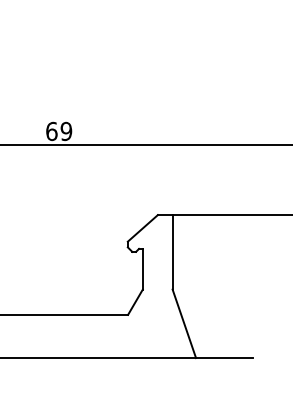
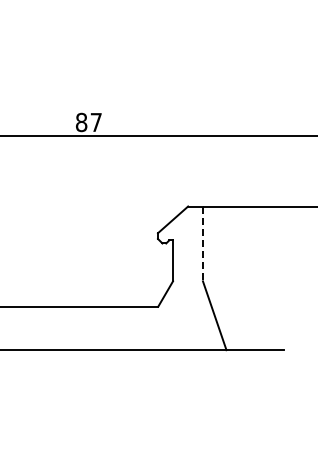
text: (58, 131) -> (88, 122), 69 -> 87
line: (172, 252) -> (202, 244), solid -> dashed

